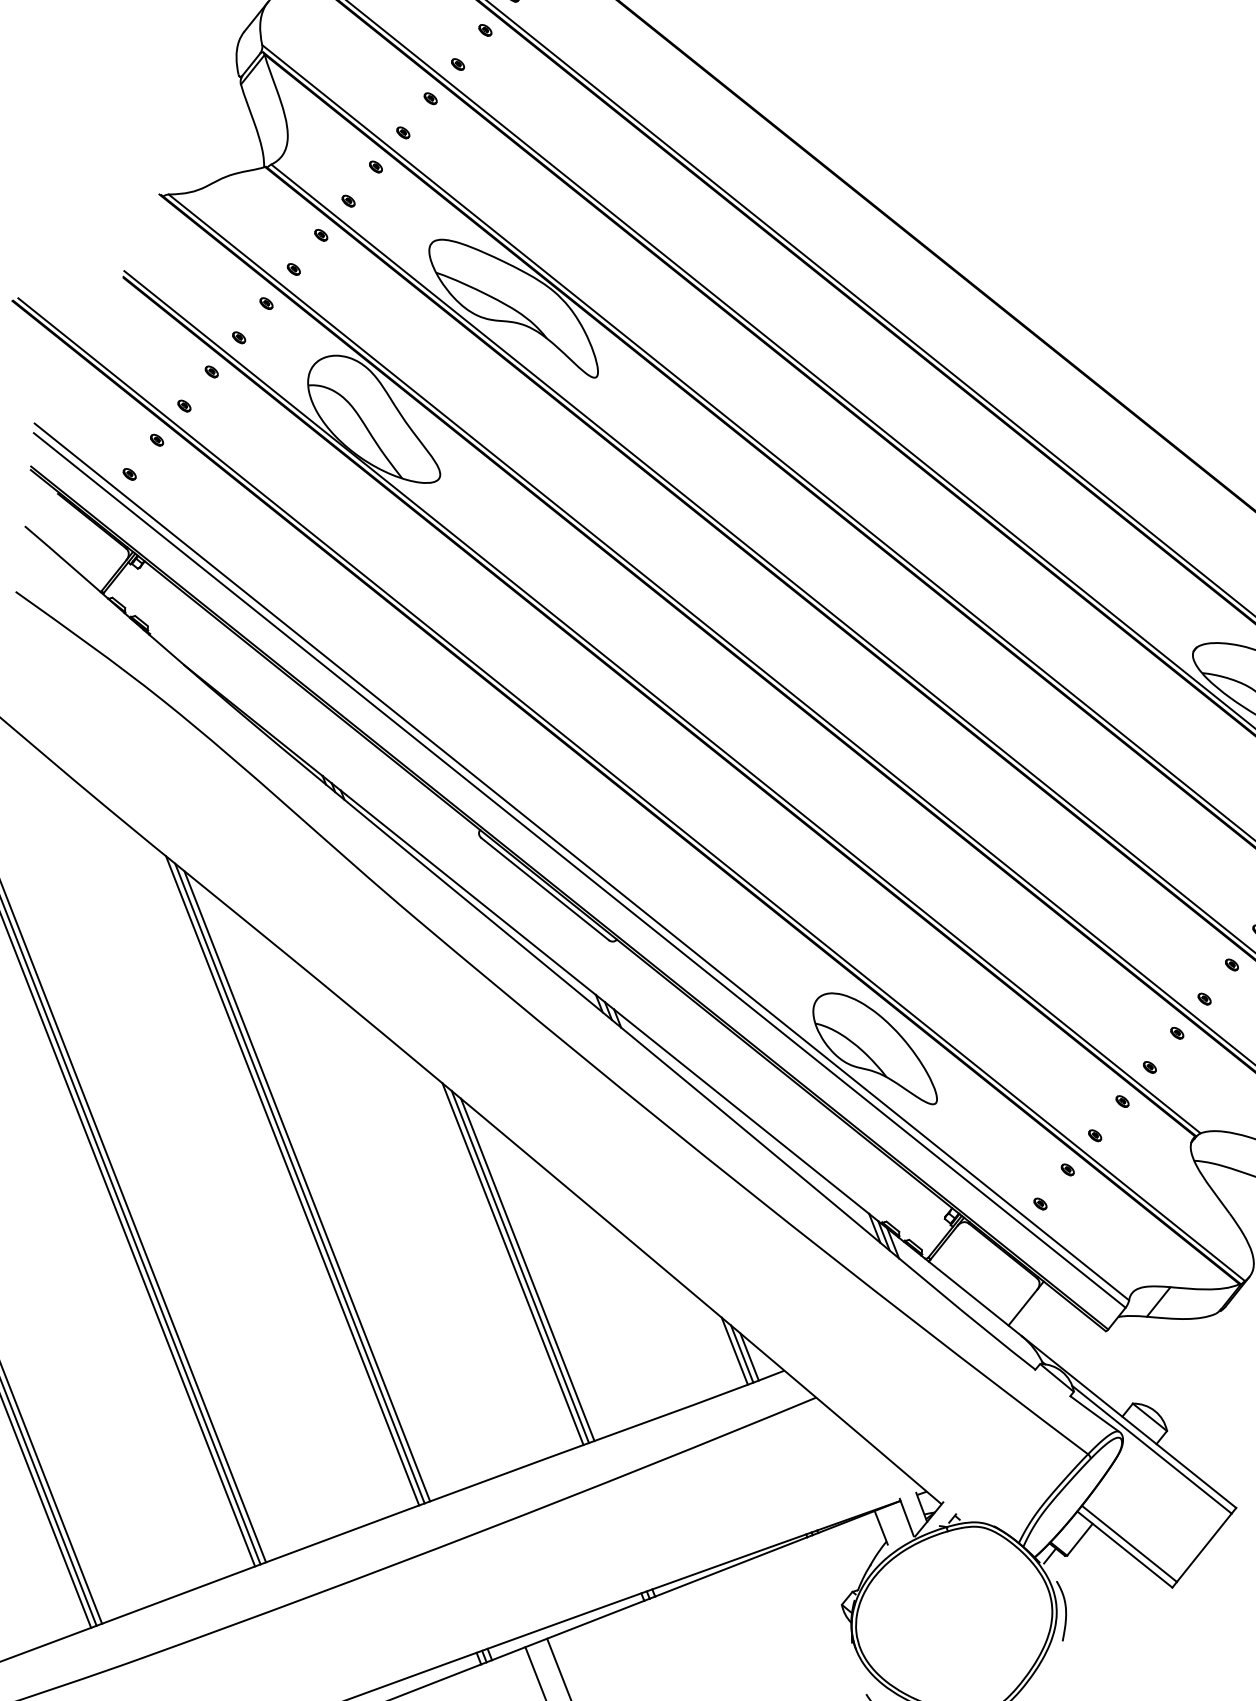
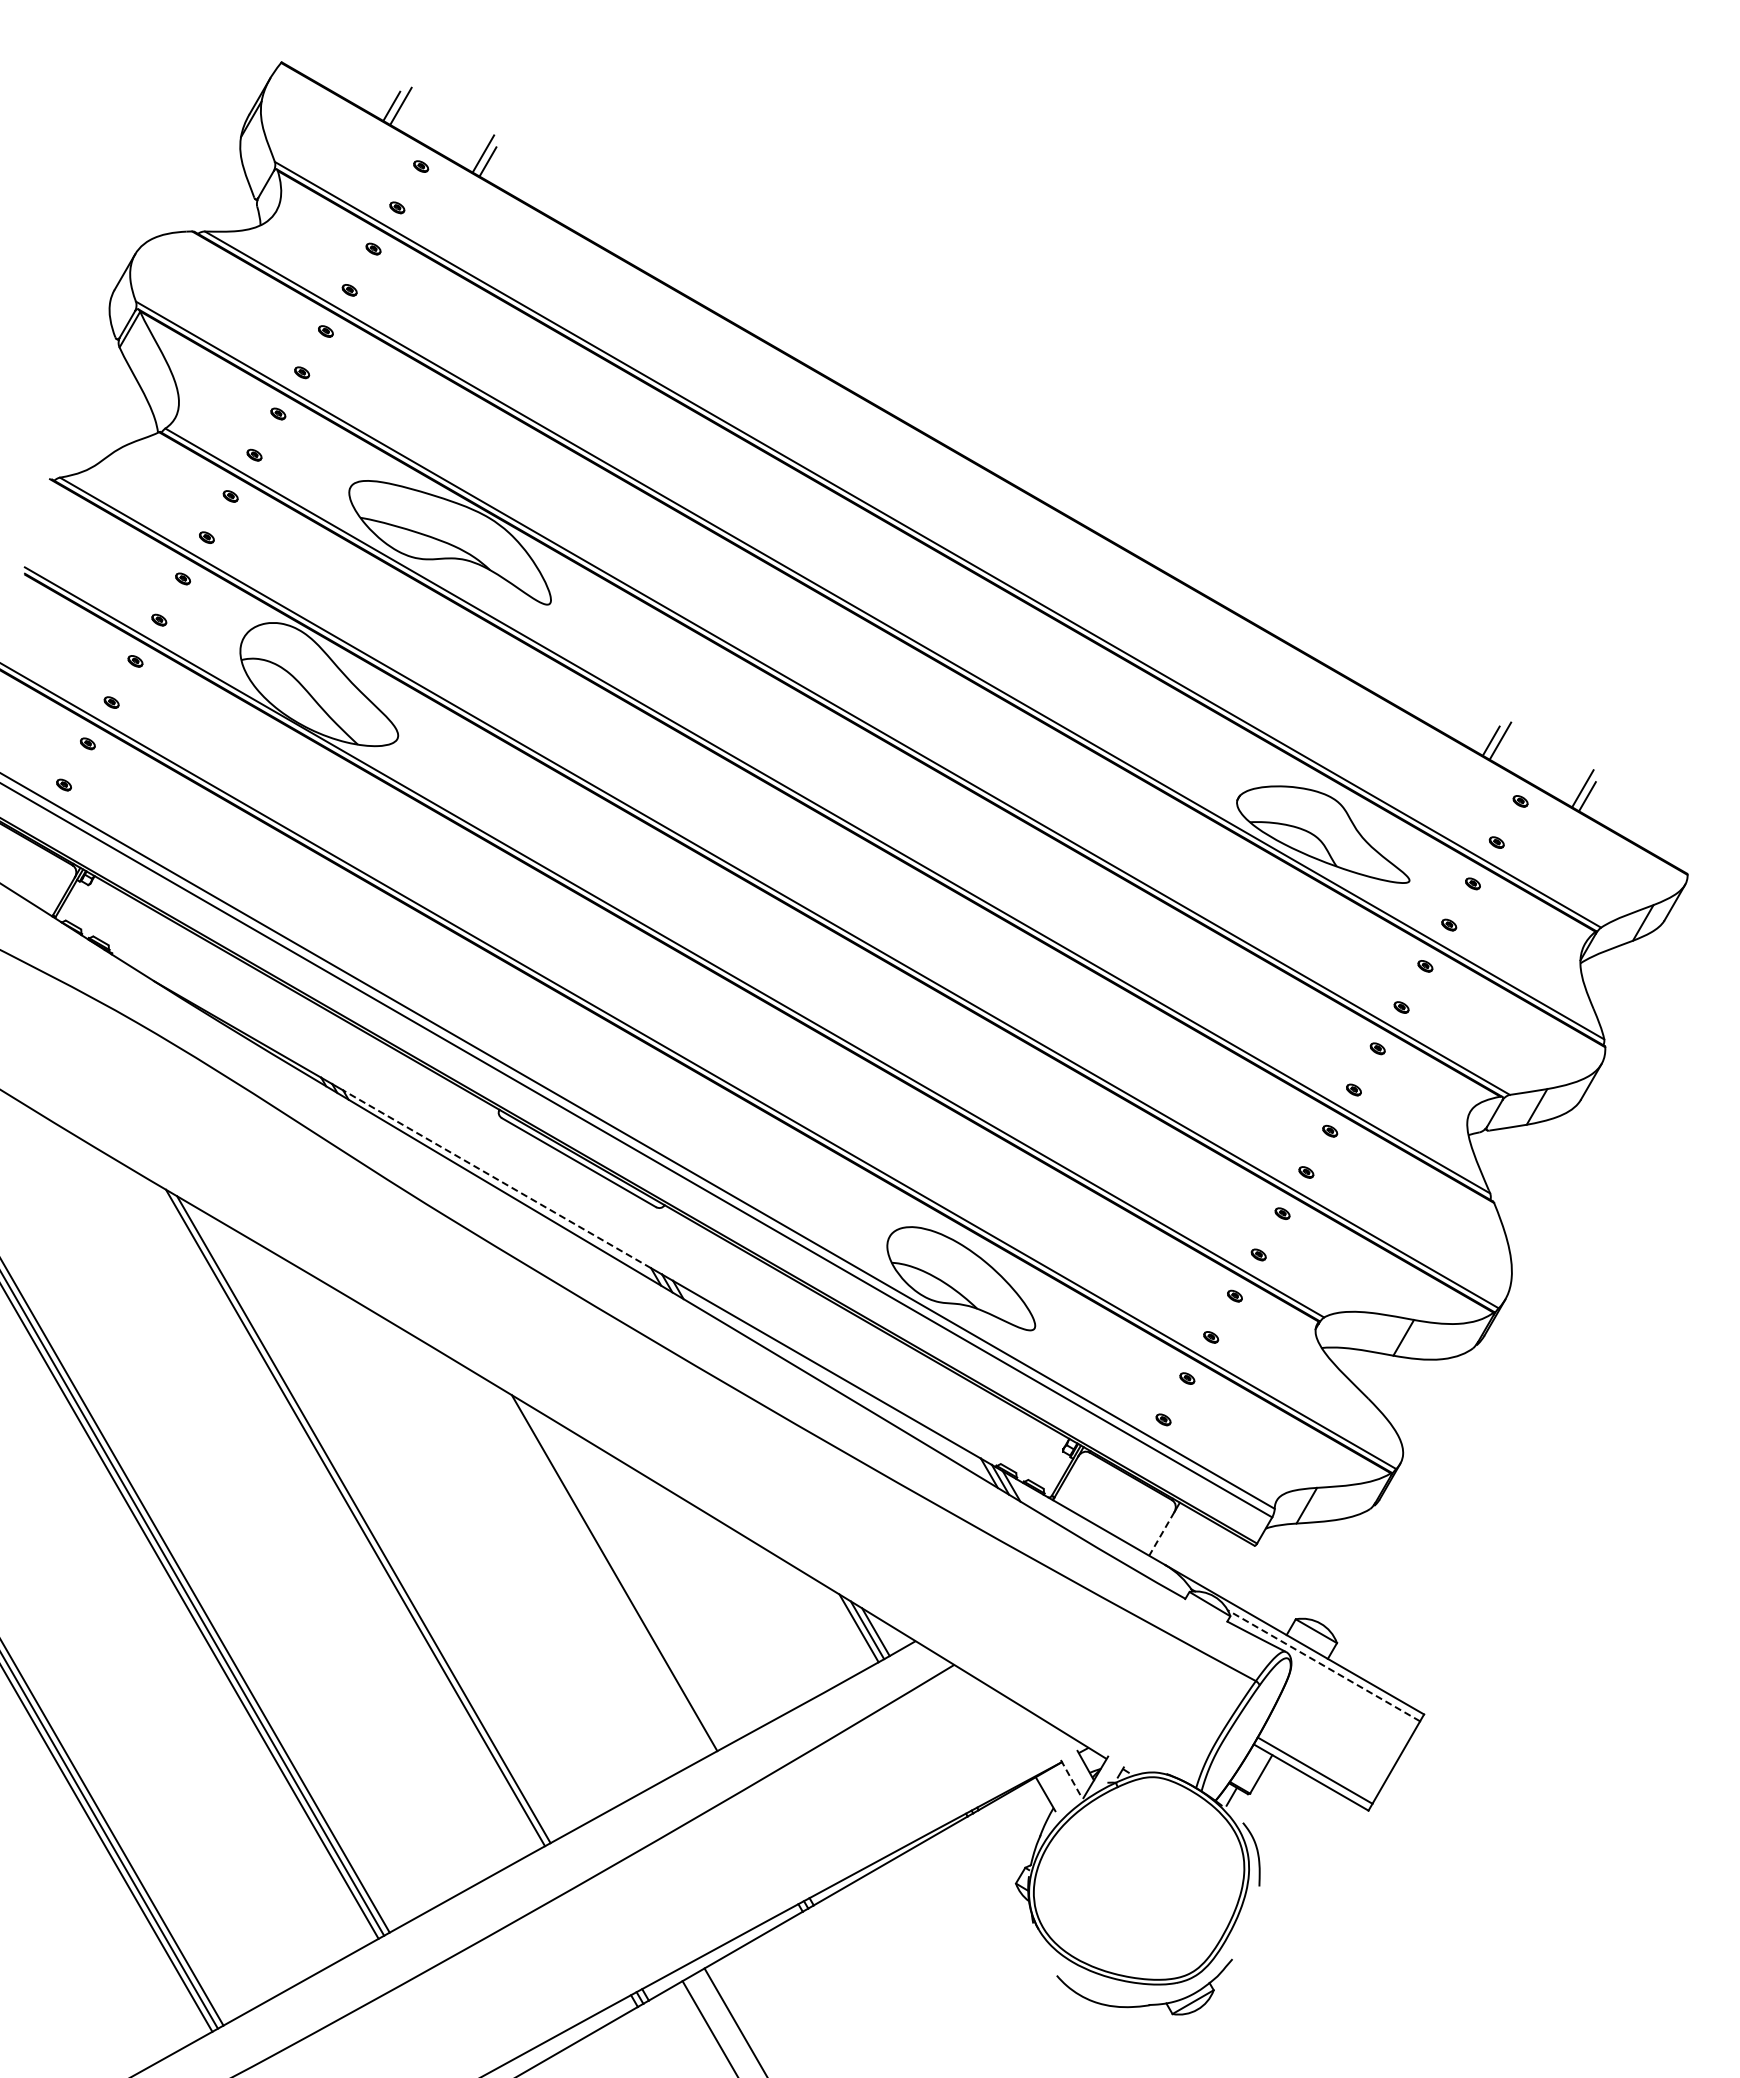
line: (468, 893) -> (497, 1179), solid -> dashed
line: (307, 1186) -> (372, 1521), removed
line: (512, 1264) -> (605, 1571), removed
line: (527, 1269) -> (622, 1574), removed
line: (1022, 1307) -> (1161, 1534), solid -> dashed
line: (1151, 1449) -> (1323, 1665), solid -> dashed
line: (906, 1517) -> (1071, 1778), solid -> dashed

